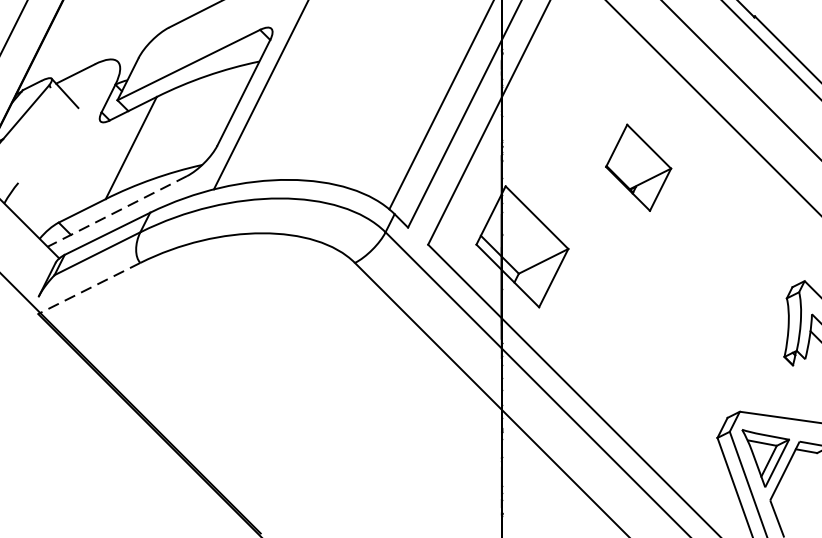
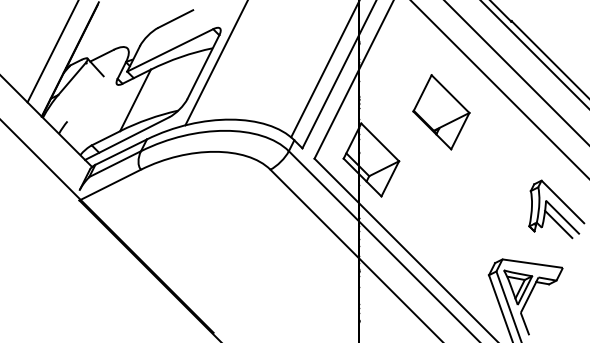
part: (638, 168) -> (441, 112), size x1.43
line: (116, 211) -> (126, 138), dashed -> solid
line: (88, 289) -> (109, 185), dashed -> solid

